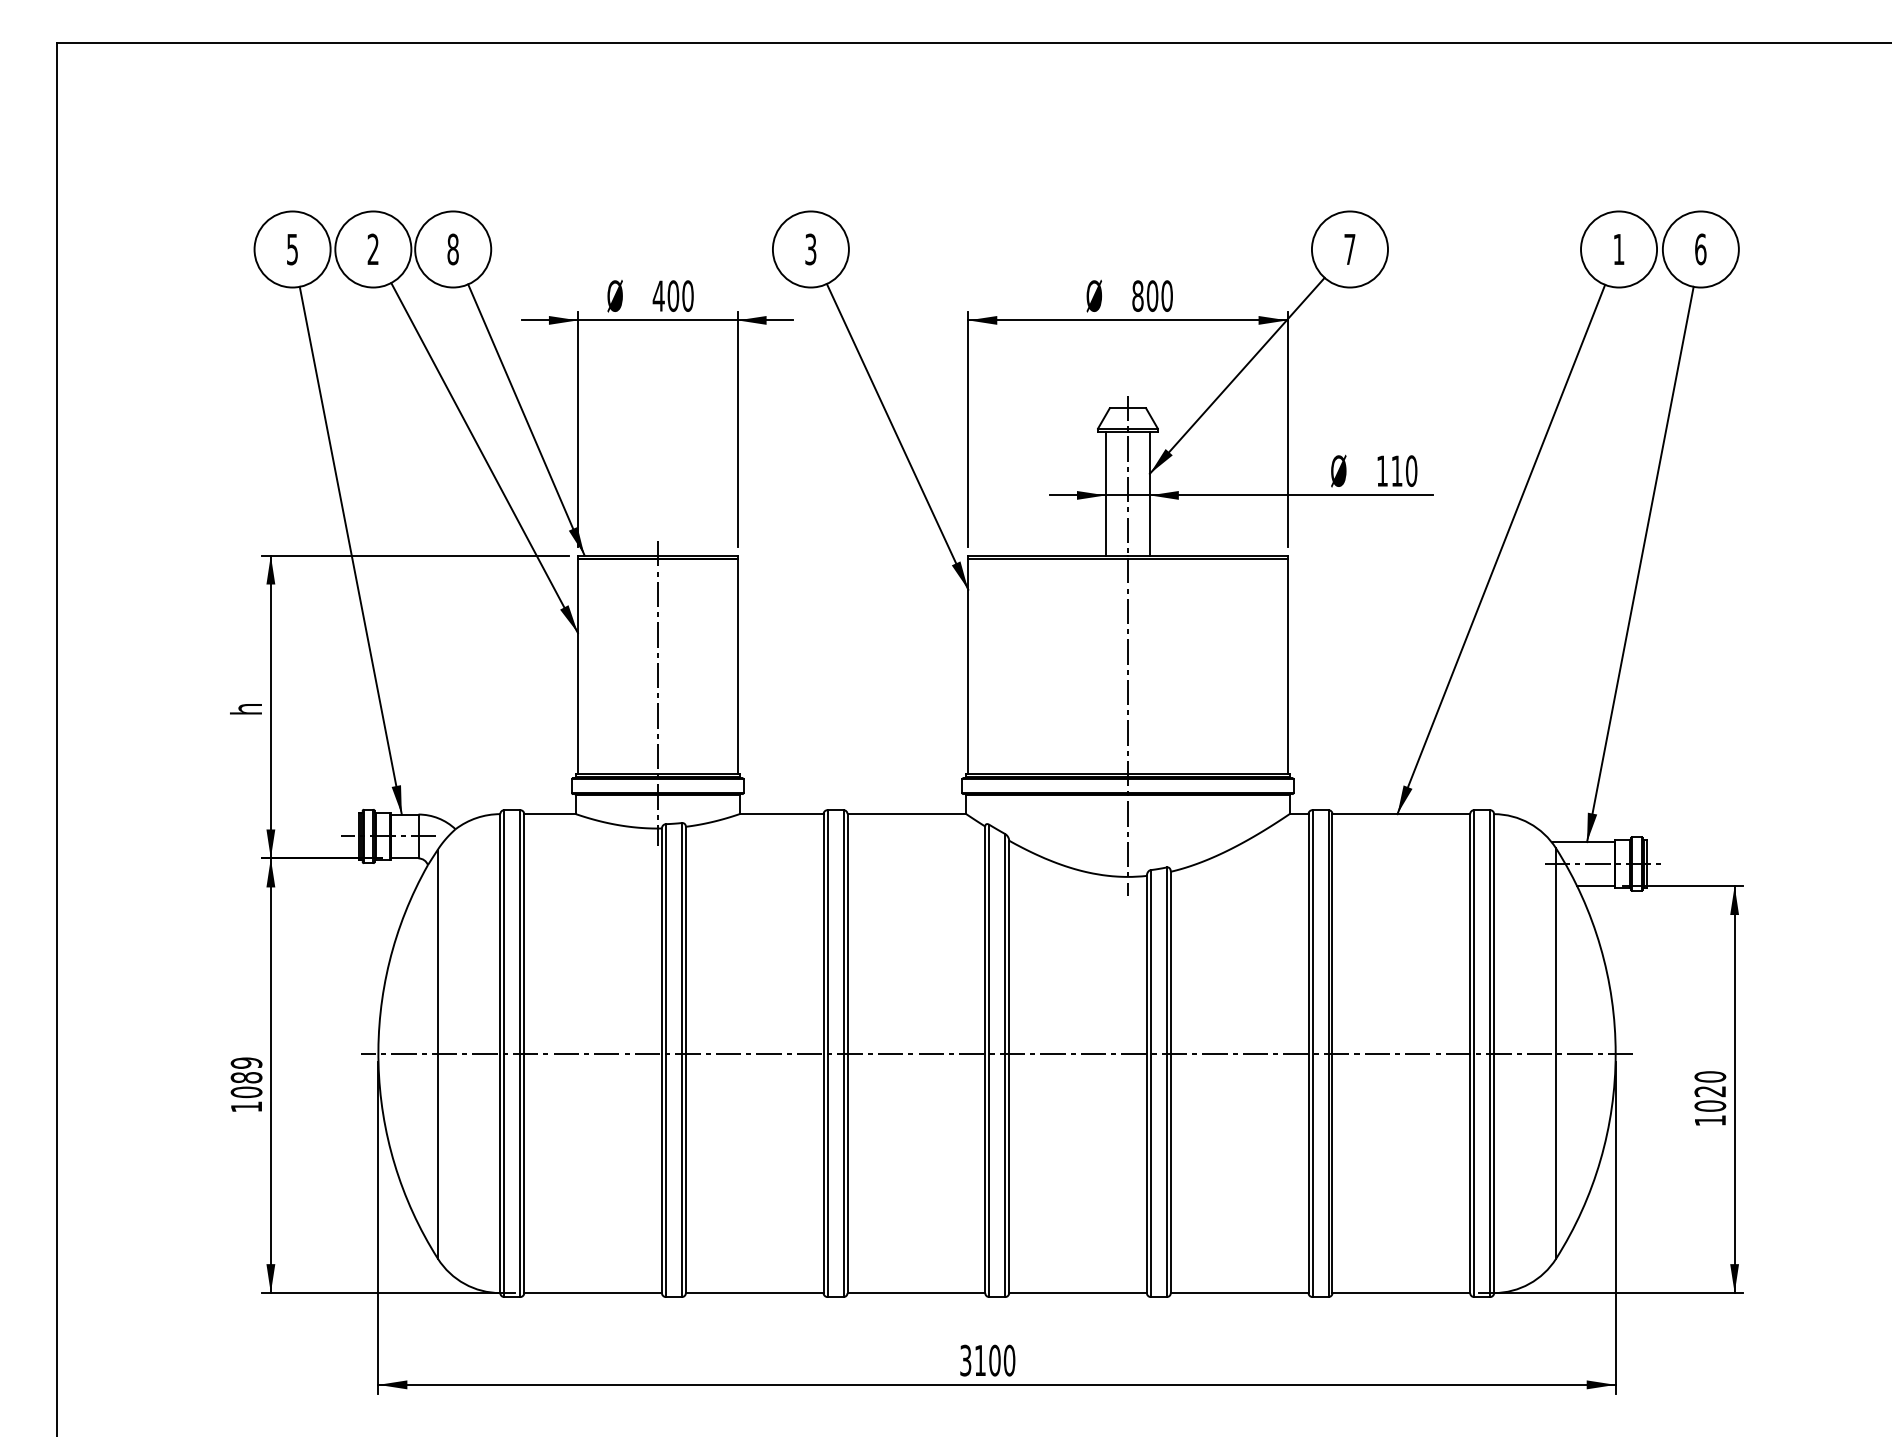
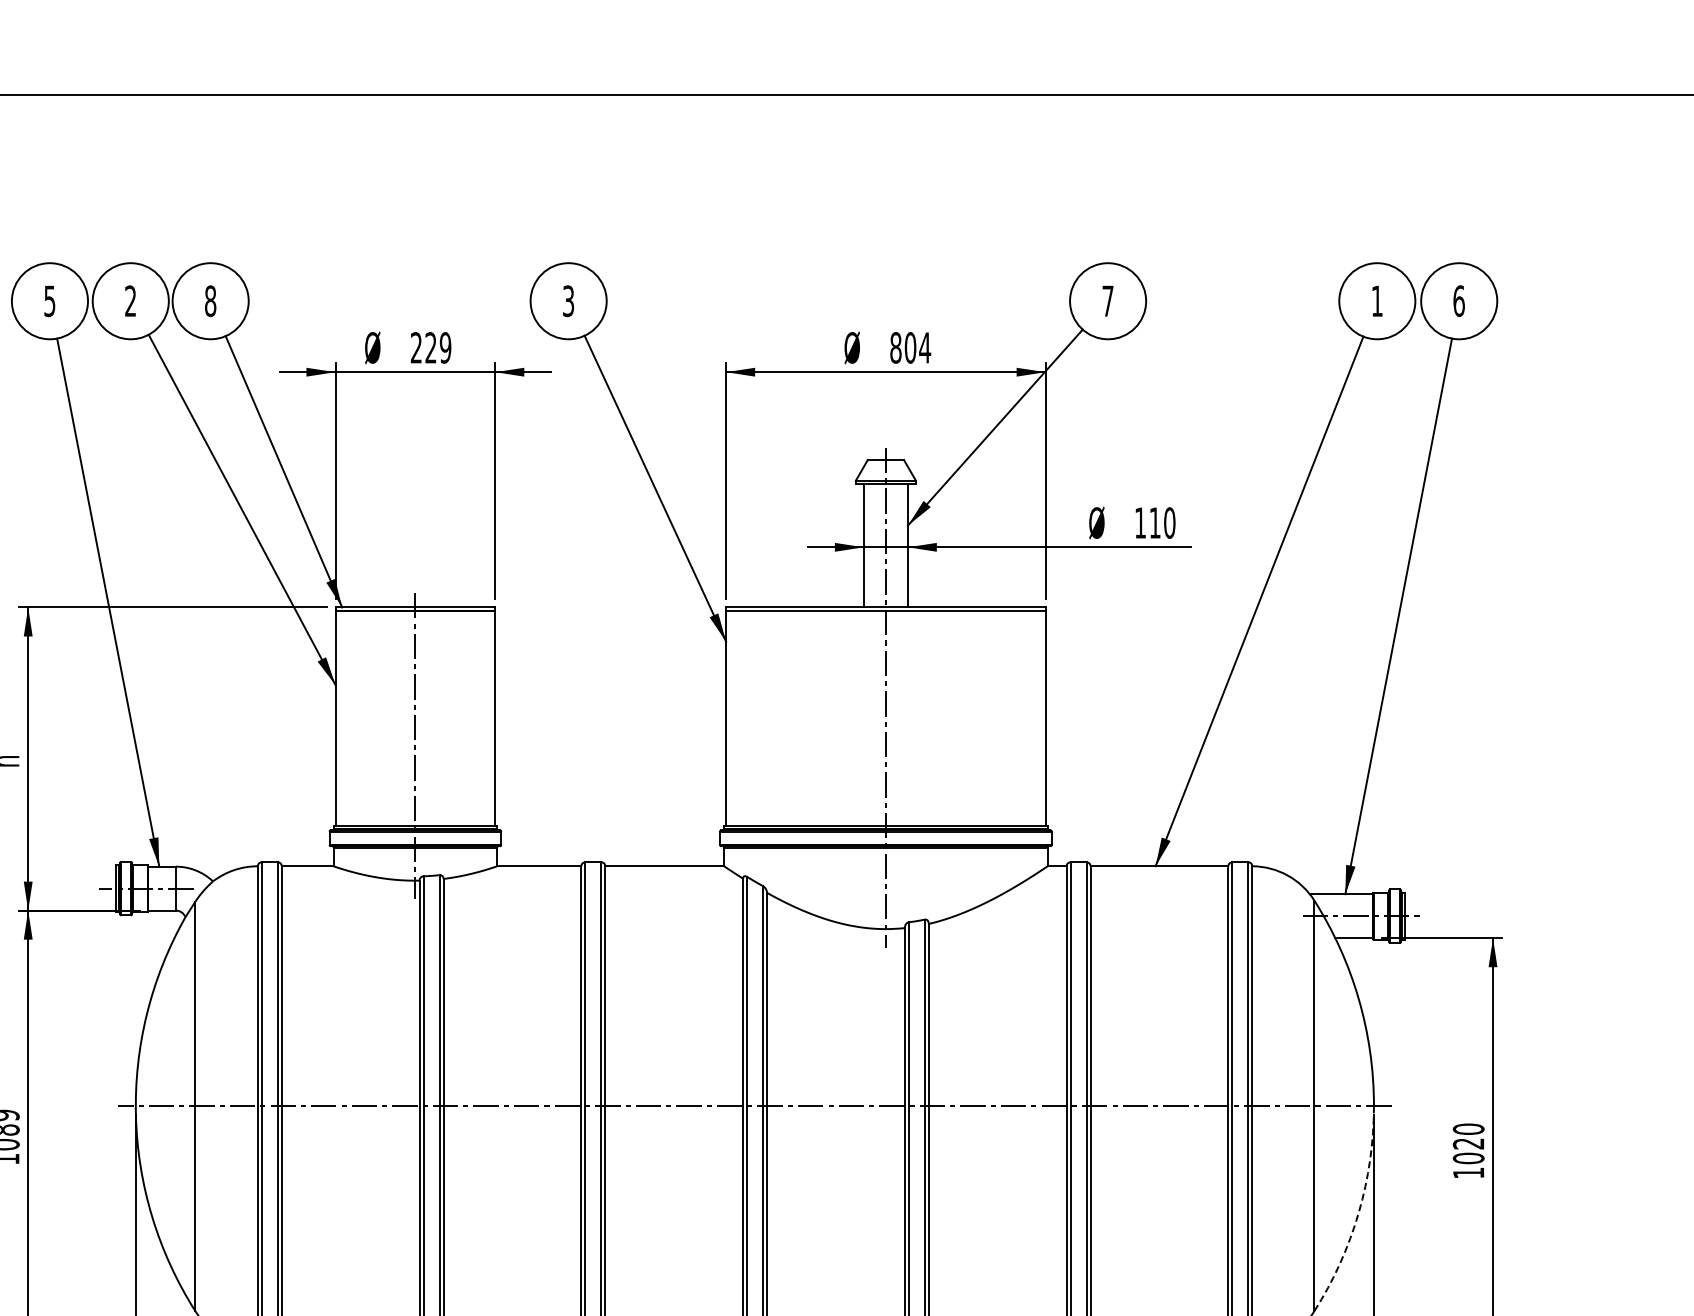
text: (672, 295) -> (430, 347), 400 -> 229
text: (1167, 295) -> (925, 347), 800 -> 804
arc: (1600, 1160) -> (1358, 1212), solid -> dashed

